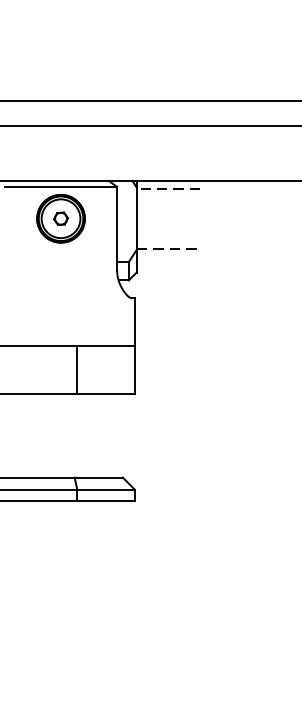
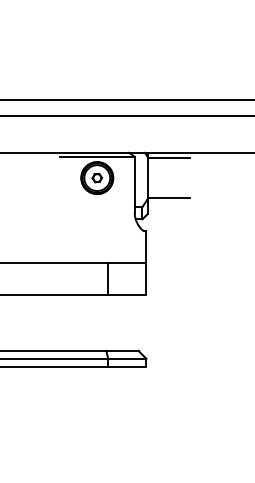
line: (167, 189) -> (168, 158), dashed -> solid
line: (169, 249) -> (169, 198), dashed -> solid

